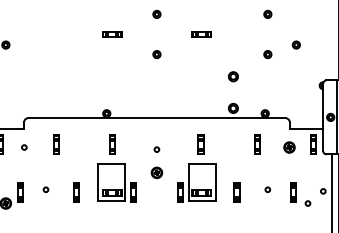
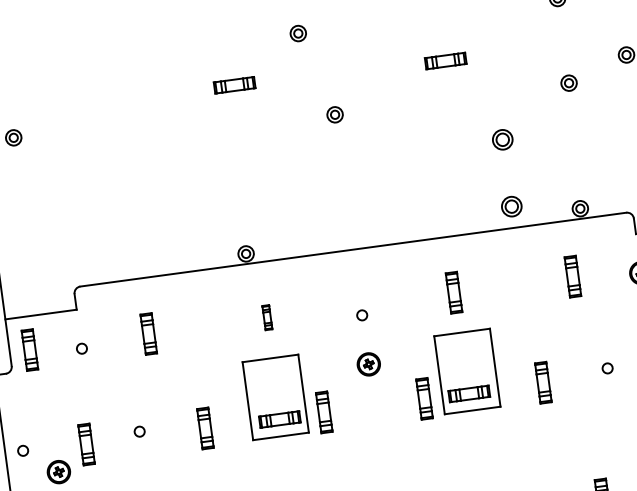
part: (156, 13) -> (297, 31), moved
part: (201, 34) -> (445, 61), moved
part: (112, 144) -> (266, 317), size x0.6

